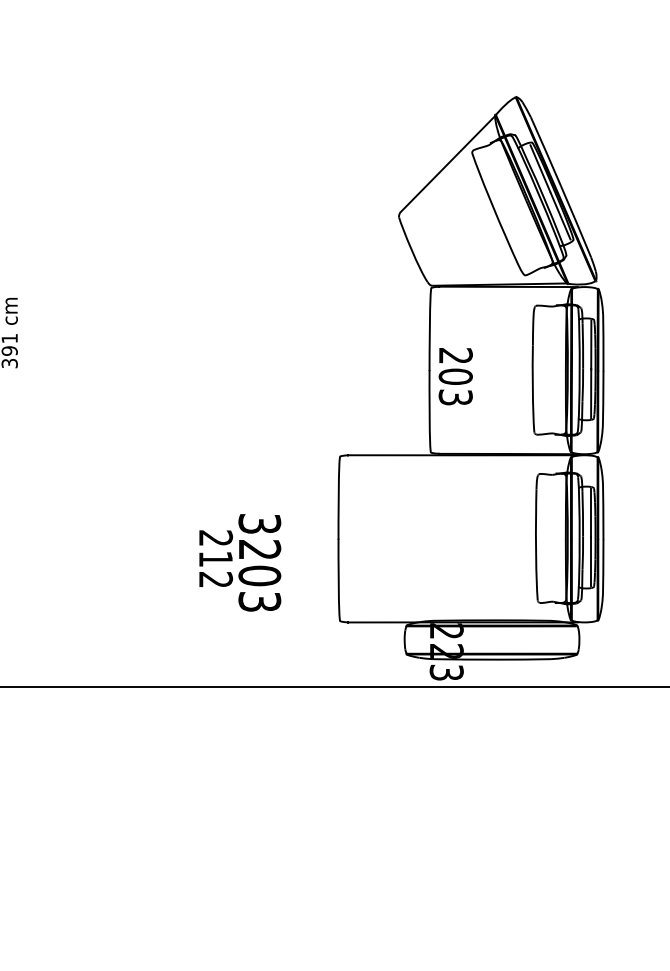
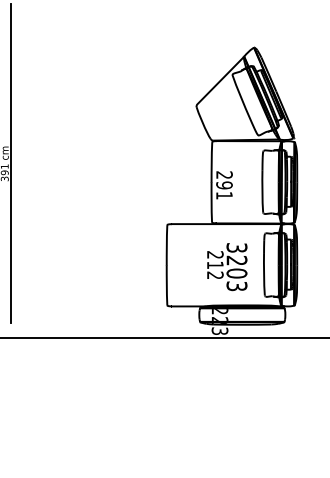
line: (23, 330) -> (11, 162), added
text: (455, 387) -> (224, 190), 203 -> 291
text: (240, 563) -> (227, 267), moved

